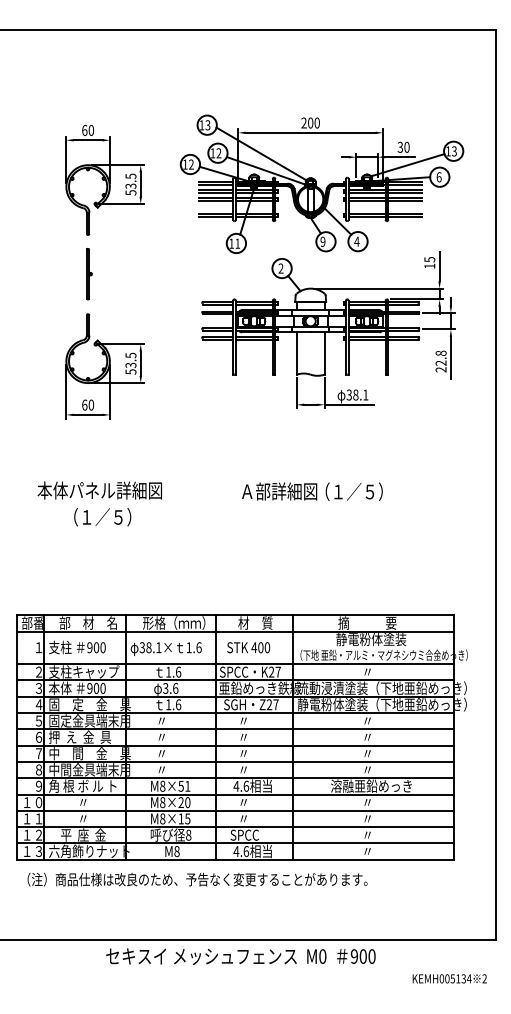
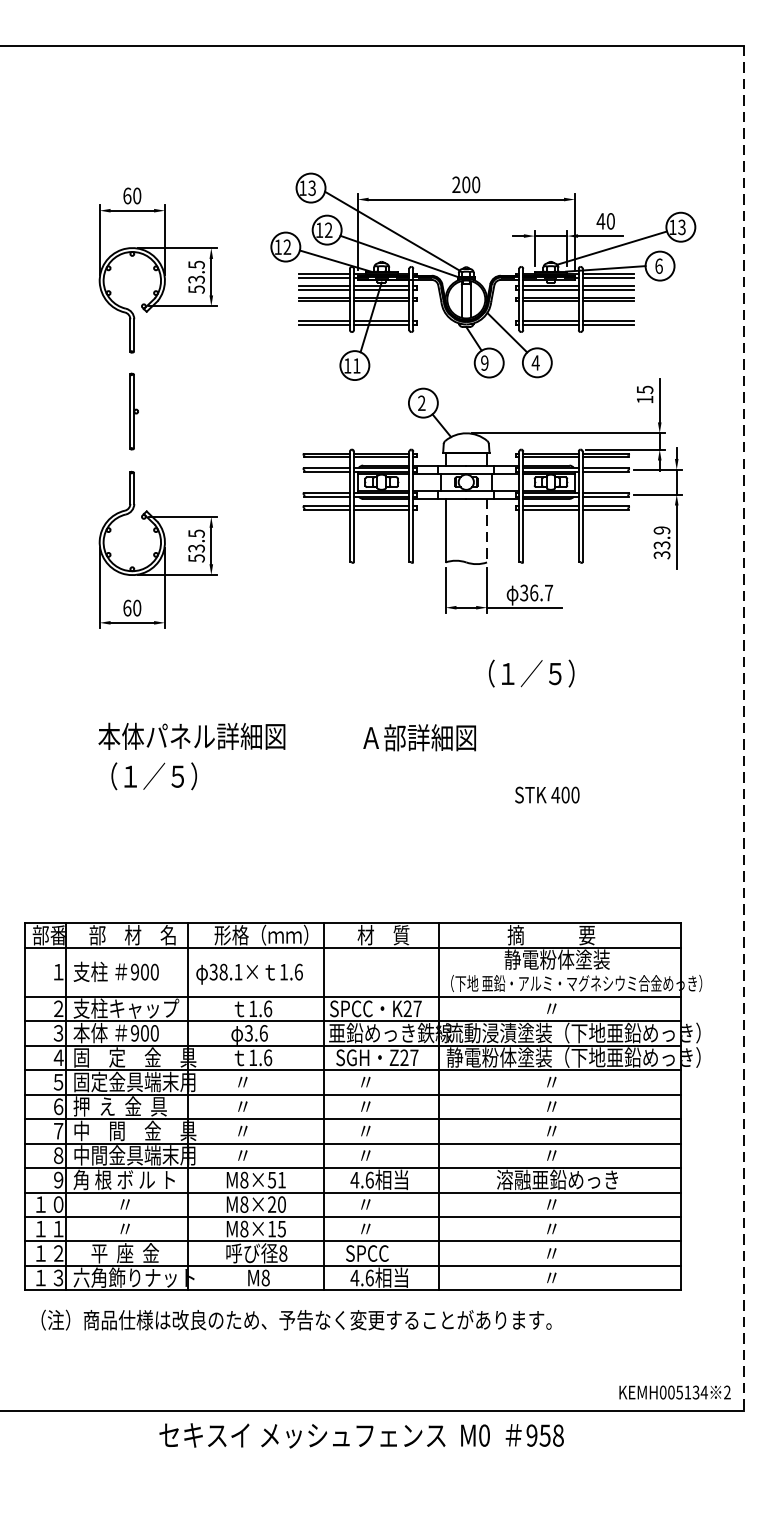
text: (400, 146) -> (601, 220), 30 -> 40
line: (324, 354) -> (487, 532), solid -> dashed
text: (440, 361) -> (661, 542), 22.8 -> 33.9
text: (360, 394) -> (541, 592), 38.1 -> 36.7
line: (495, 485) -> (743, 728), solid -> dashed
text: (99, 490) -> (191, 736), moved
text: (353, 491) -> (530, 673), moved
text: (248, 647) -> (547, 794), moved
text: (367, 956) -> (551, 1435), 900 -> 958
text: (449, 978) -> (674, 1392), moved

